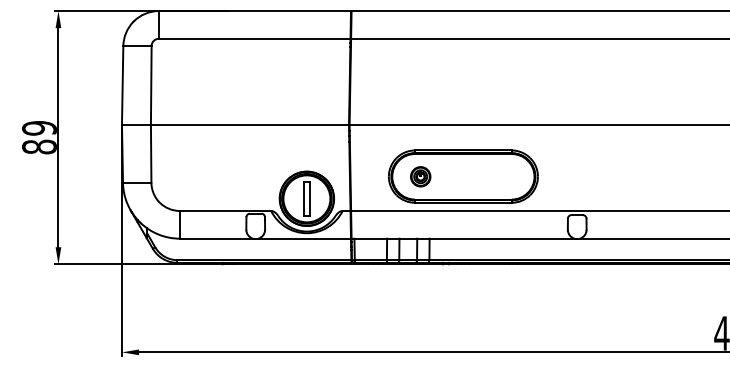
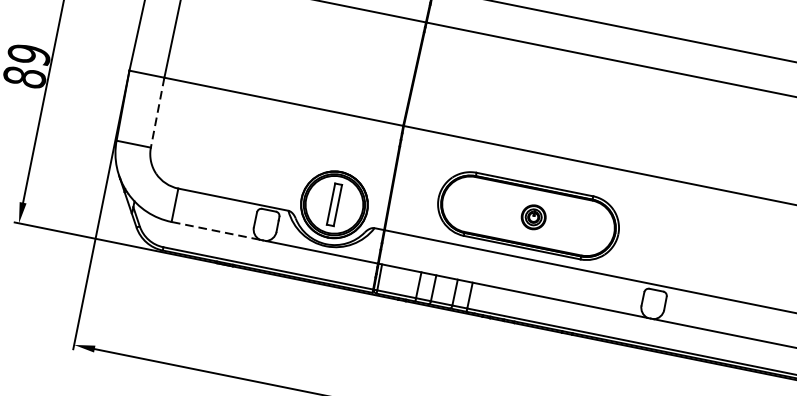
line: (151, 153) -> (158, 112), solid -> dashed
part: (420, 176) -> (533, 216), moved
line: (216, 238) -> (215, 230), solid -> dashed

